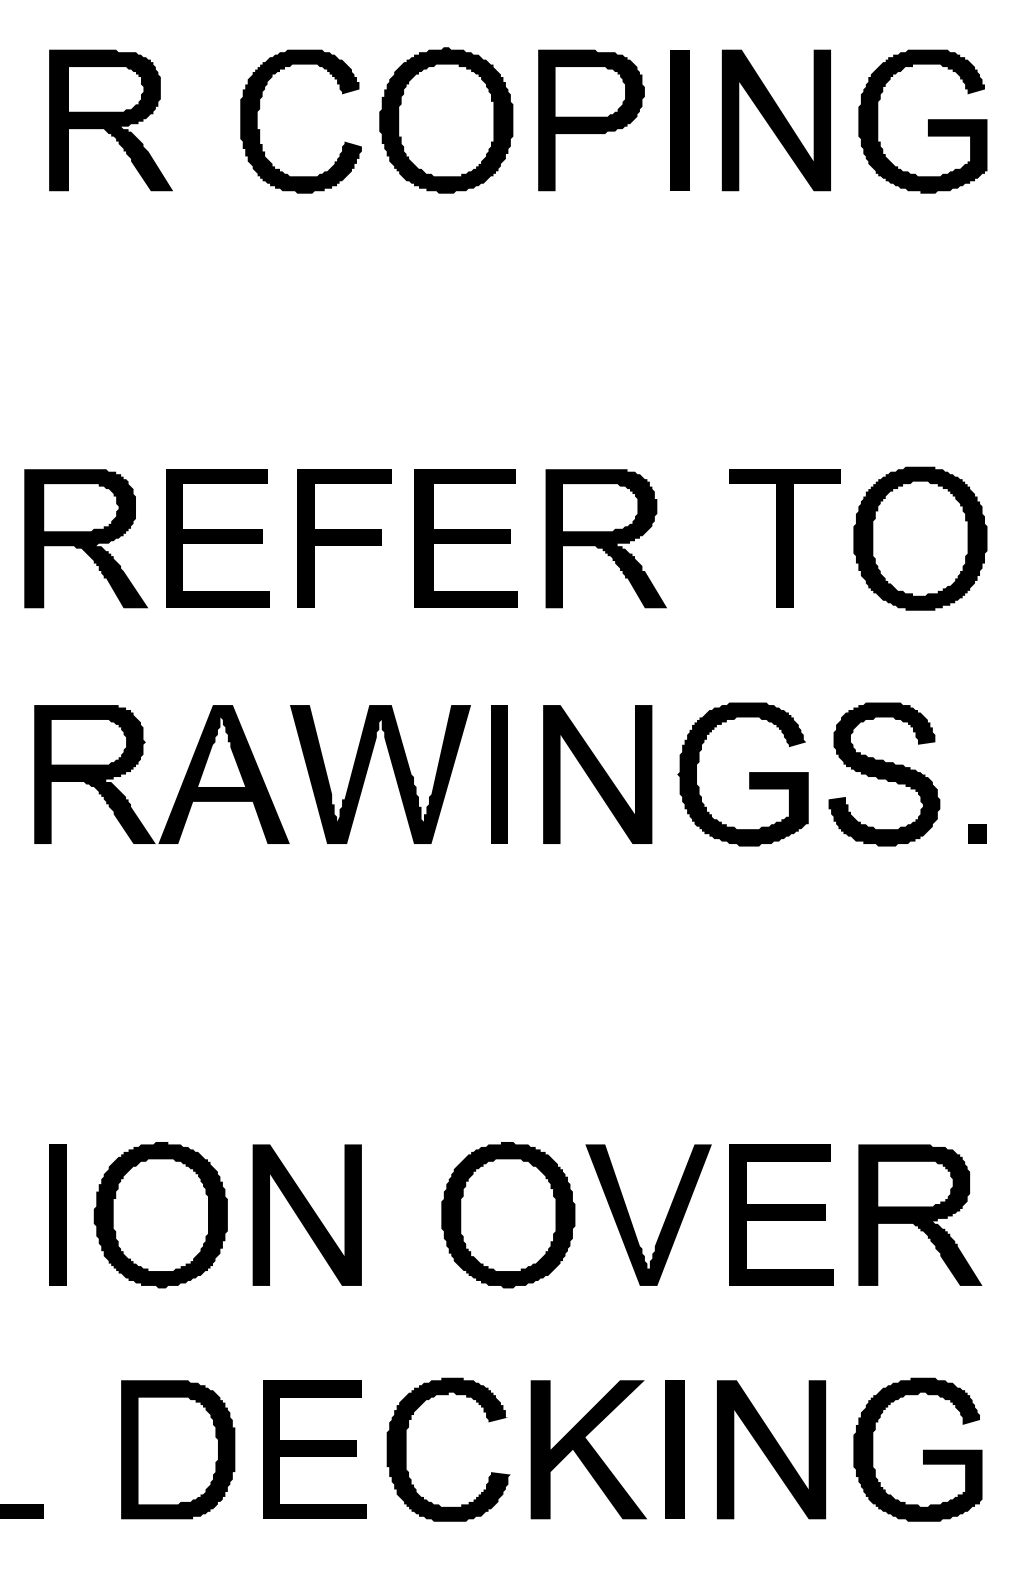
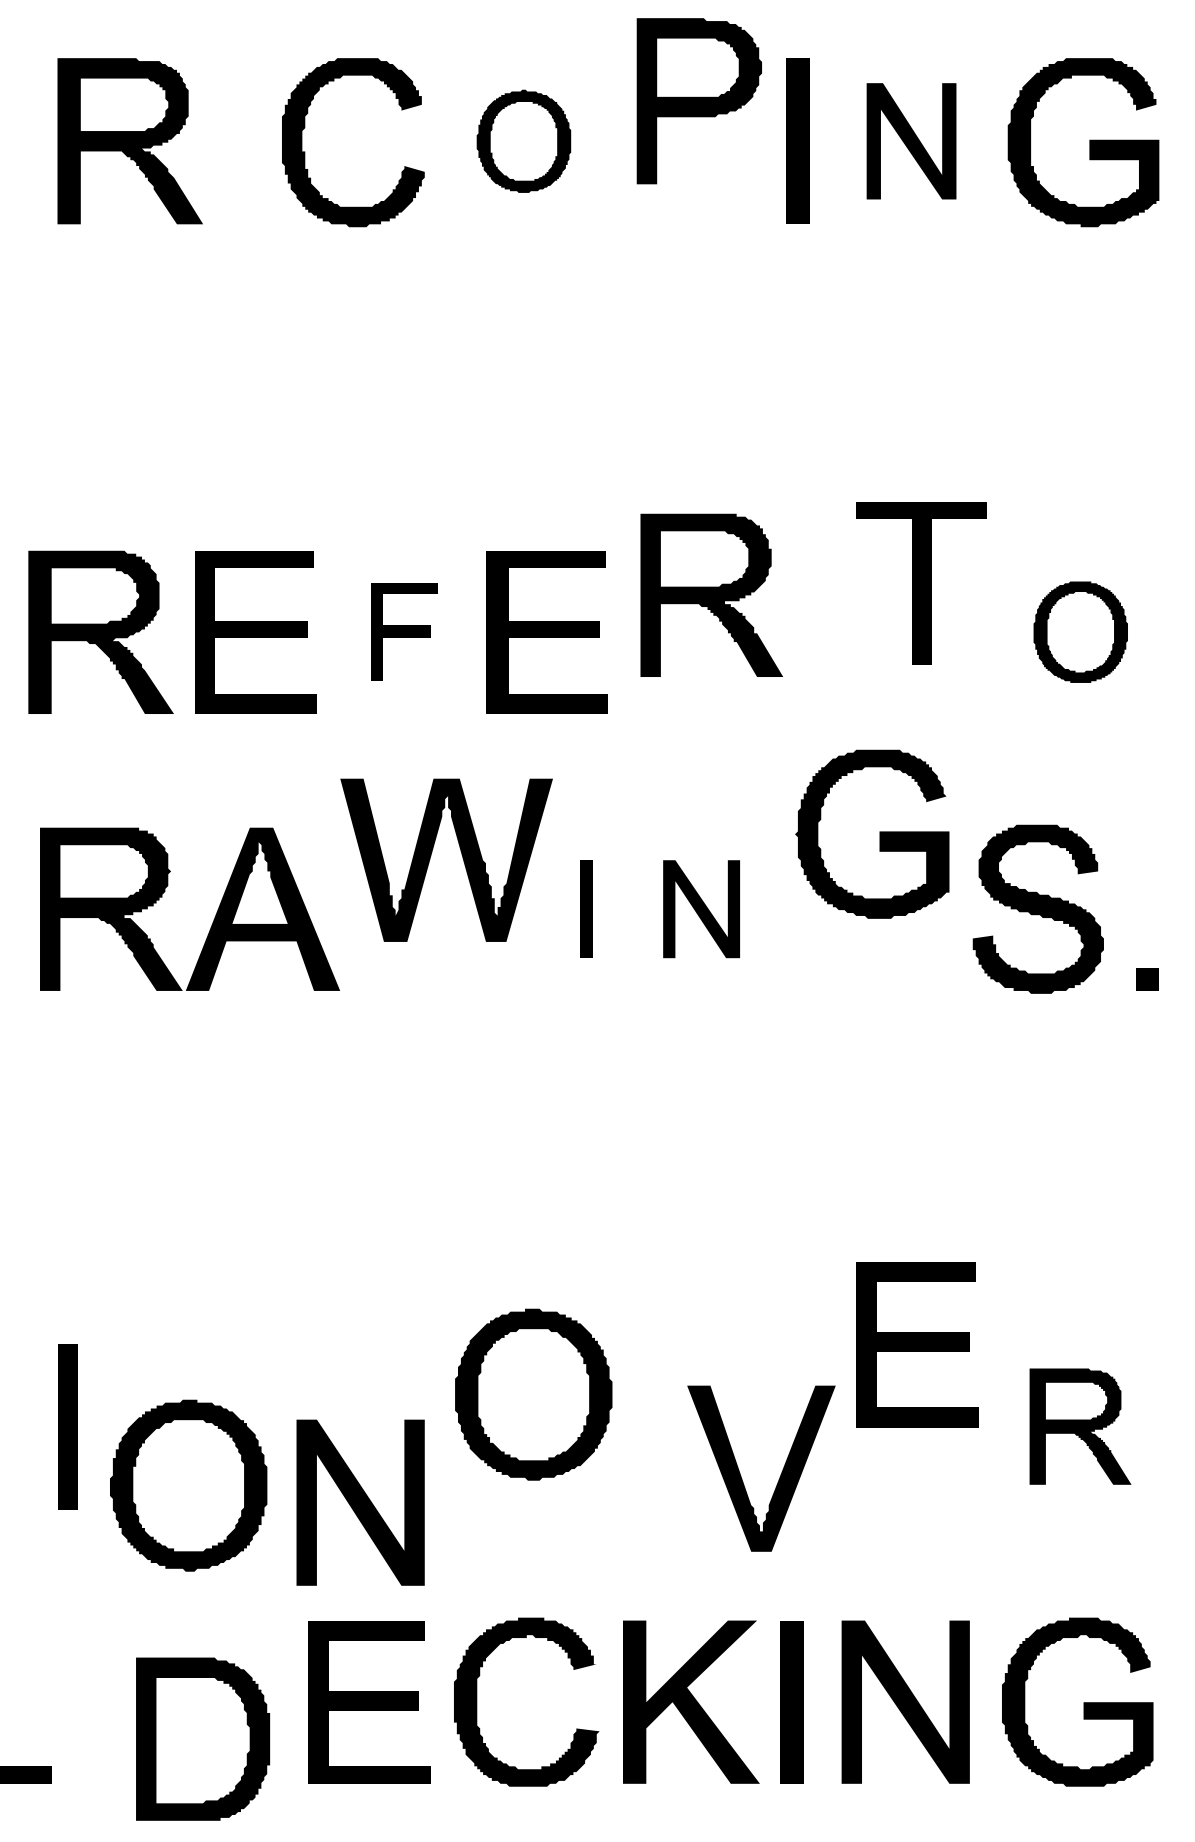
part: (445, 120) -> (523, 141), size x0.6
part: (590, 120) -> (698, 101), moved
part: (776, 120) -> (911, 141), size x0.7
part: (606, 537) -> (711, 594), moved
part: (920, 537) -> (1080, 631), size x0.6
part: (344, 538) -> (404, 632), size x0.6
part: (784, 538) -> (921, 583), moved
part: (367, 771) -> (431, 856), moved
part: (597, 773) -> (701, 908), size x0.6
part: (749, 773) -> (879, 833), moved
part: (499, 774) -> (586, 909), size x0.6
part: (160, 1214) -> (188, 1485), moved
part: (307, 1214) -> (360, 1502), moved
part: (508, 1214) -> (533, 1394), moved
part: (781, 1214) -> (917, 1344), moved
part: (920, 1214) -> (1080, 1426), size x0.7
part: (664, 1220) -> (780, 1474), moved
part: (178, 1449) -> (203, 1738), moved

